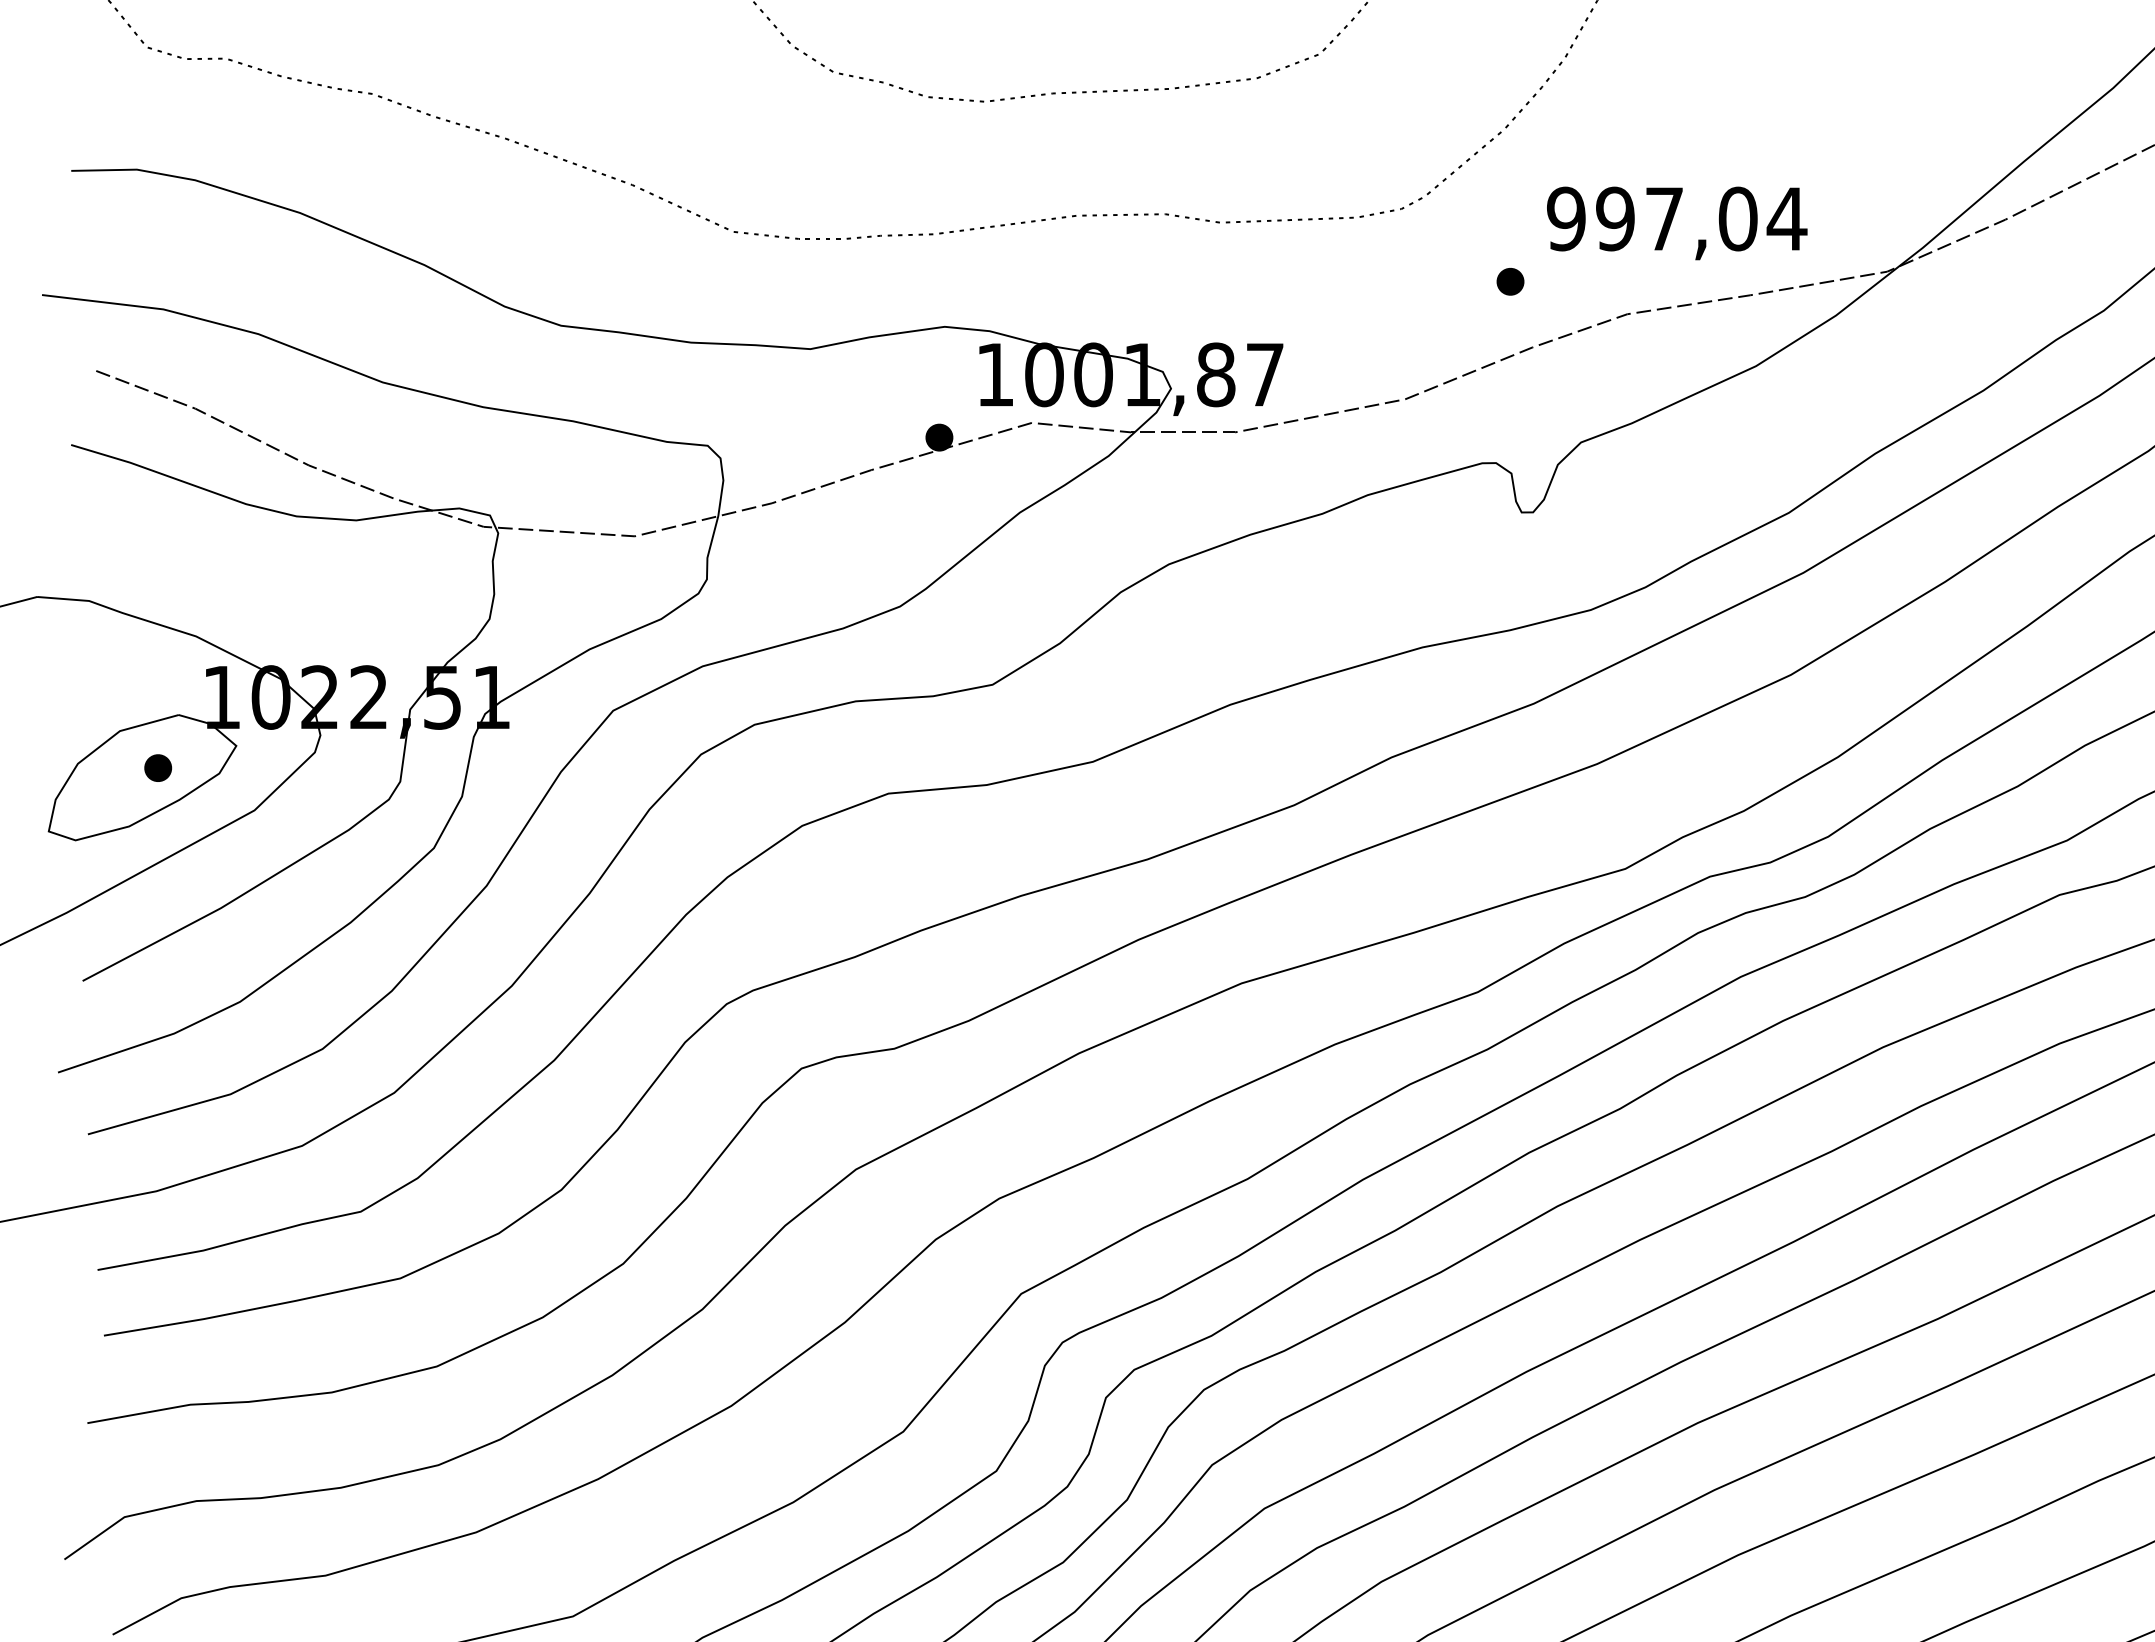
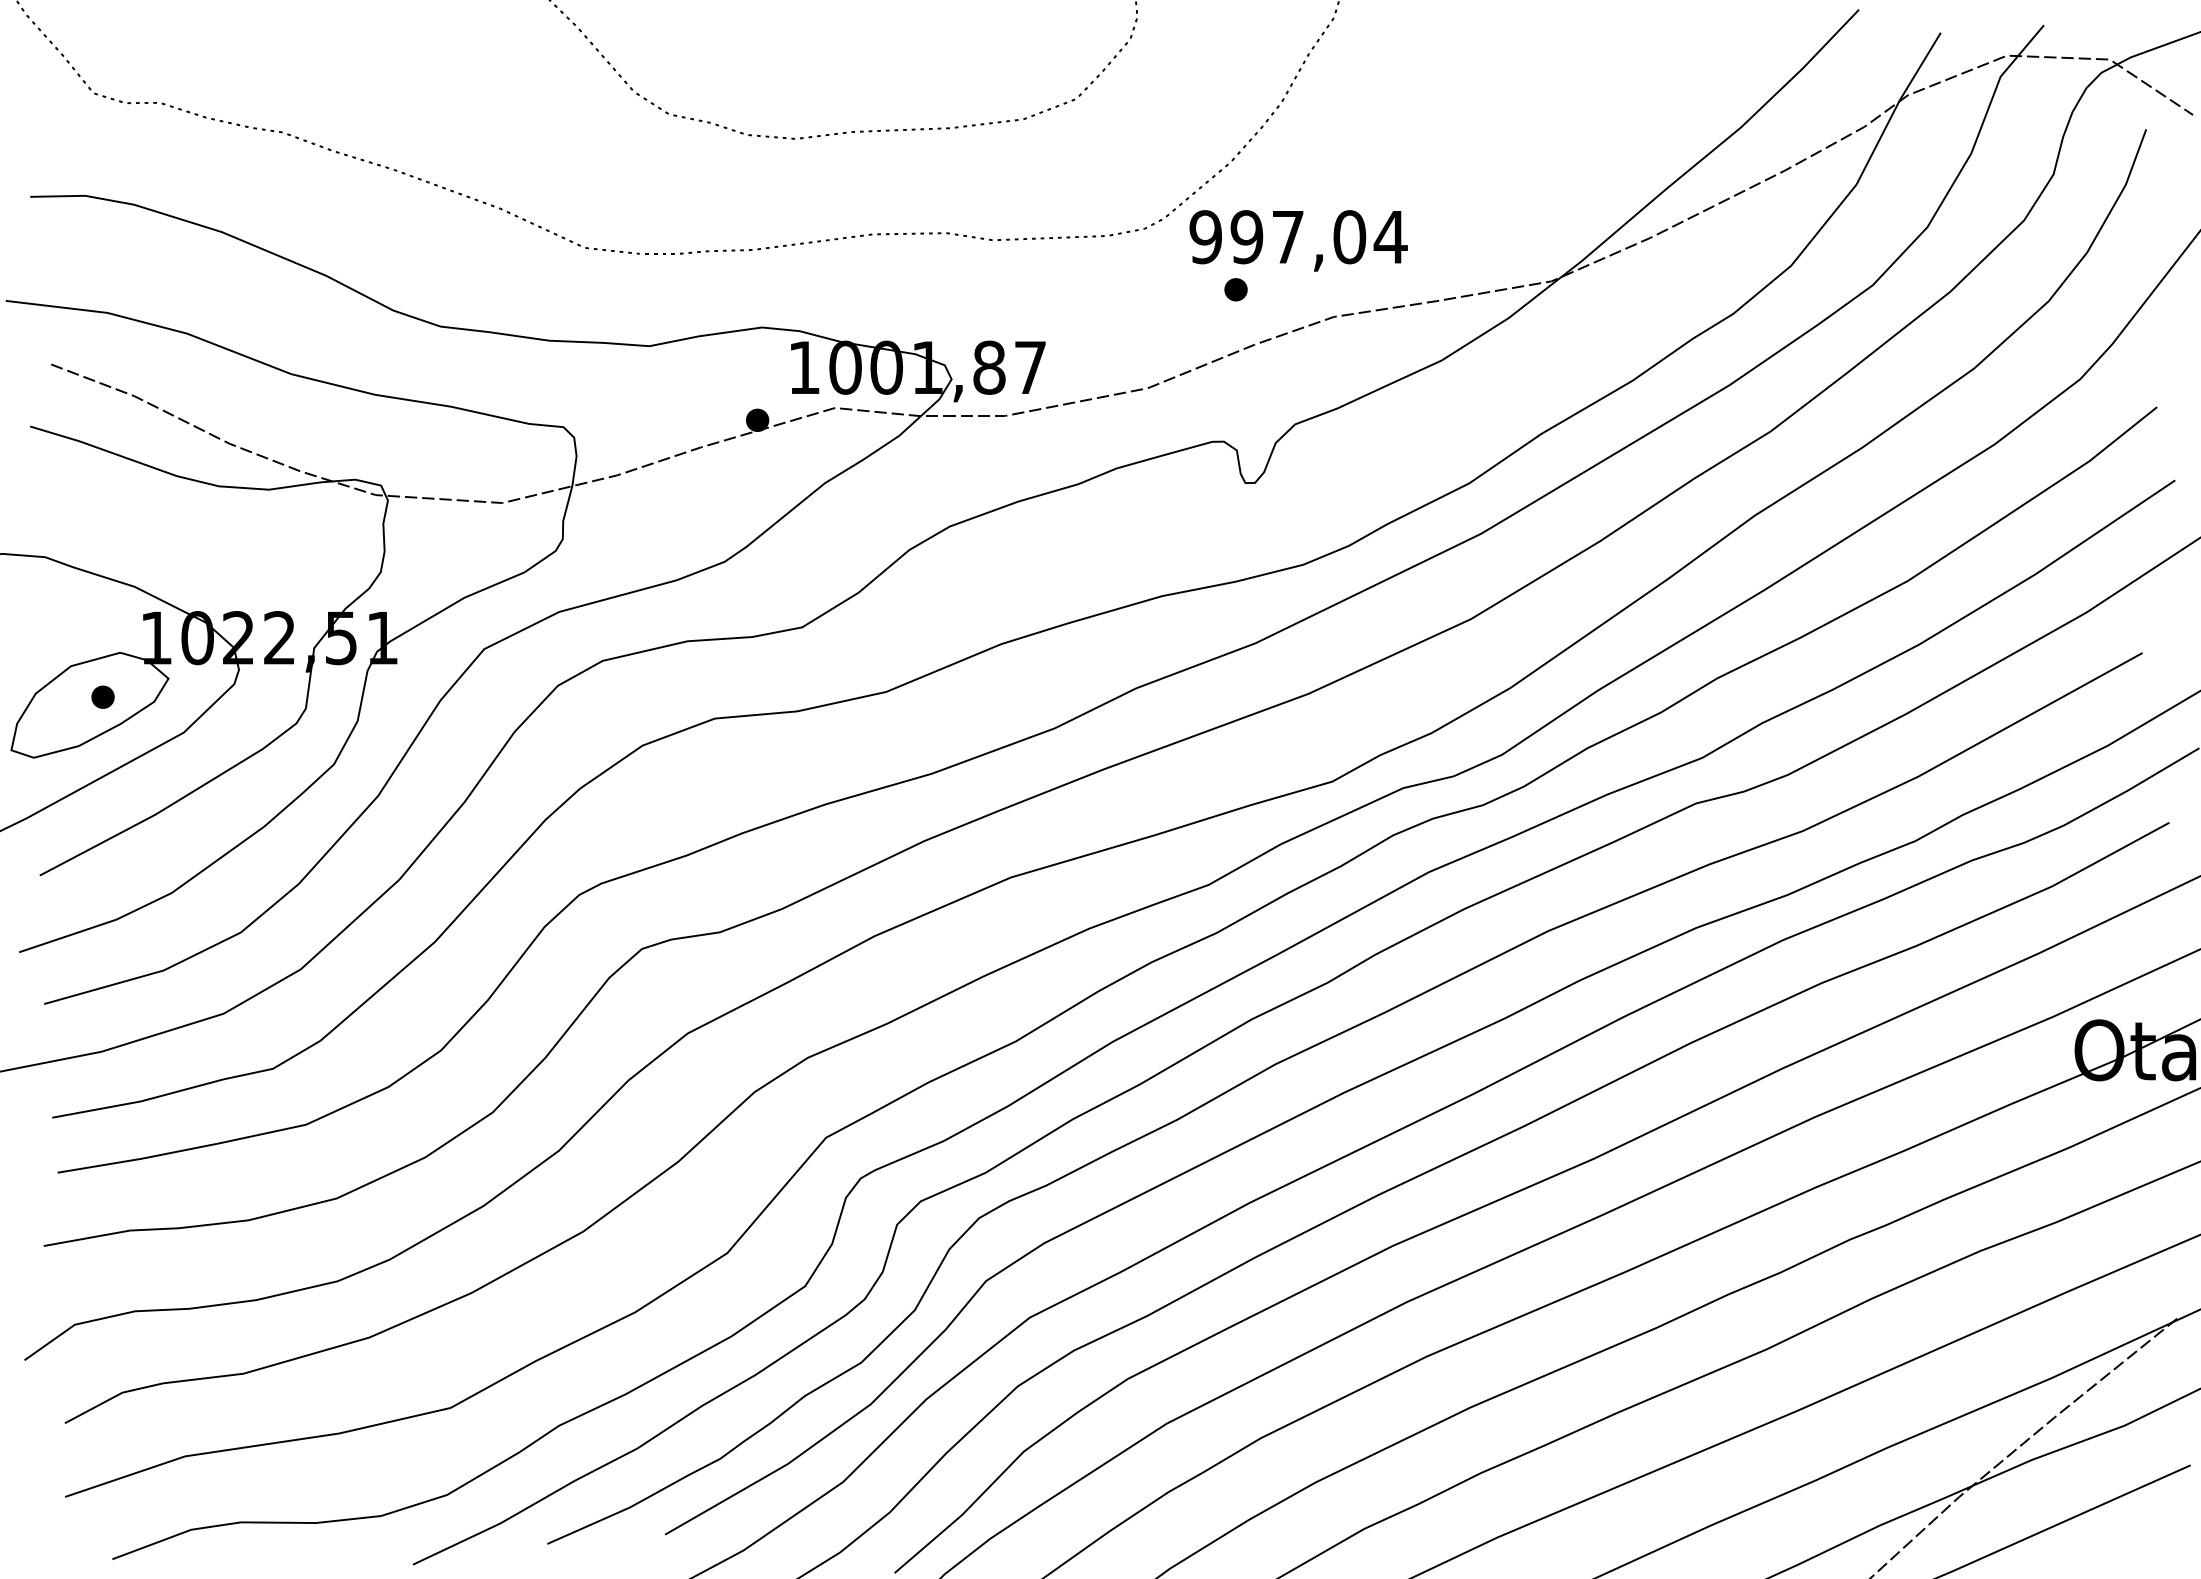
text: (1676, 222) -> (1298, 240), moved

